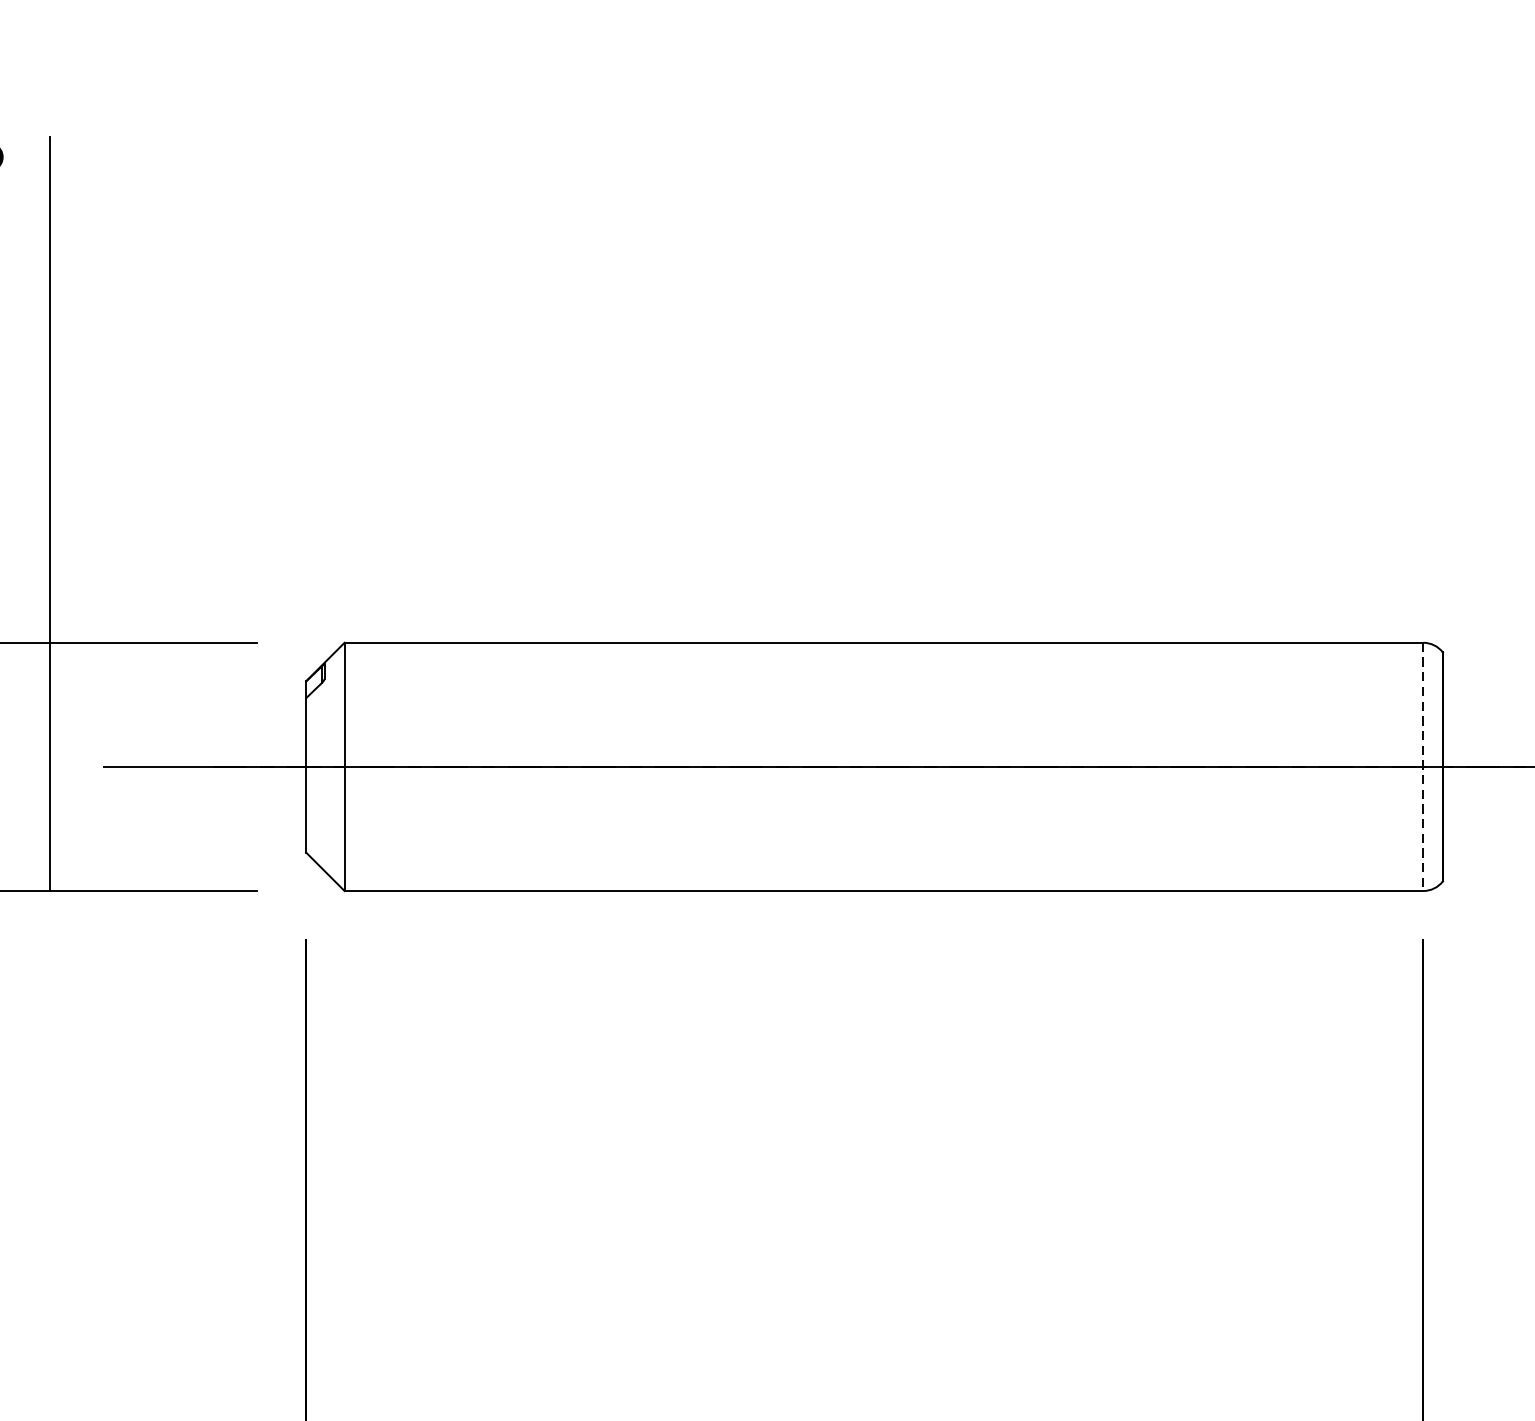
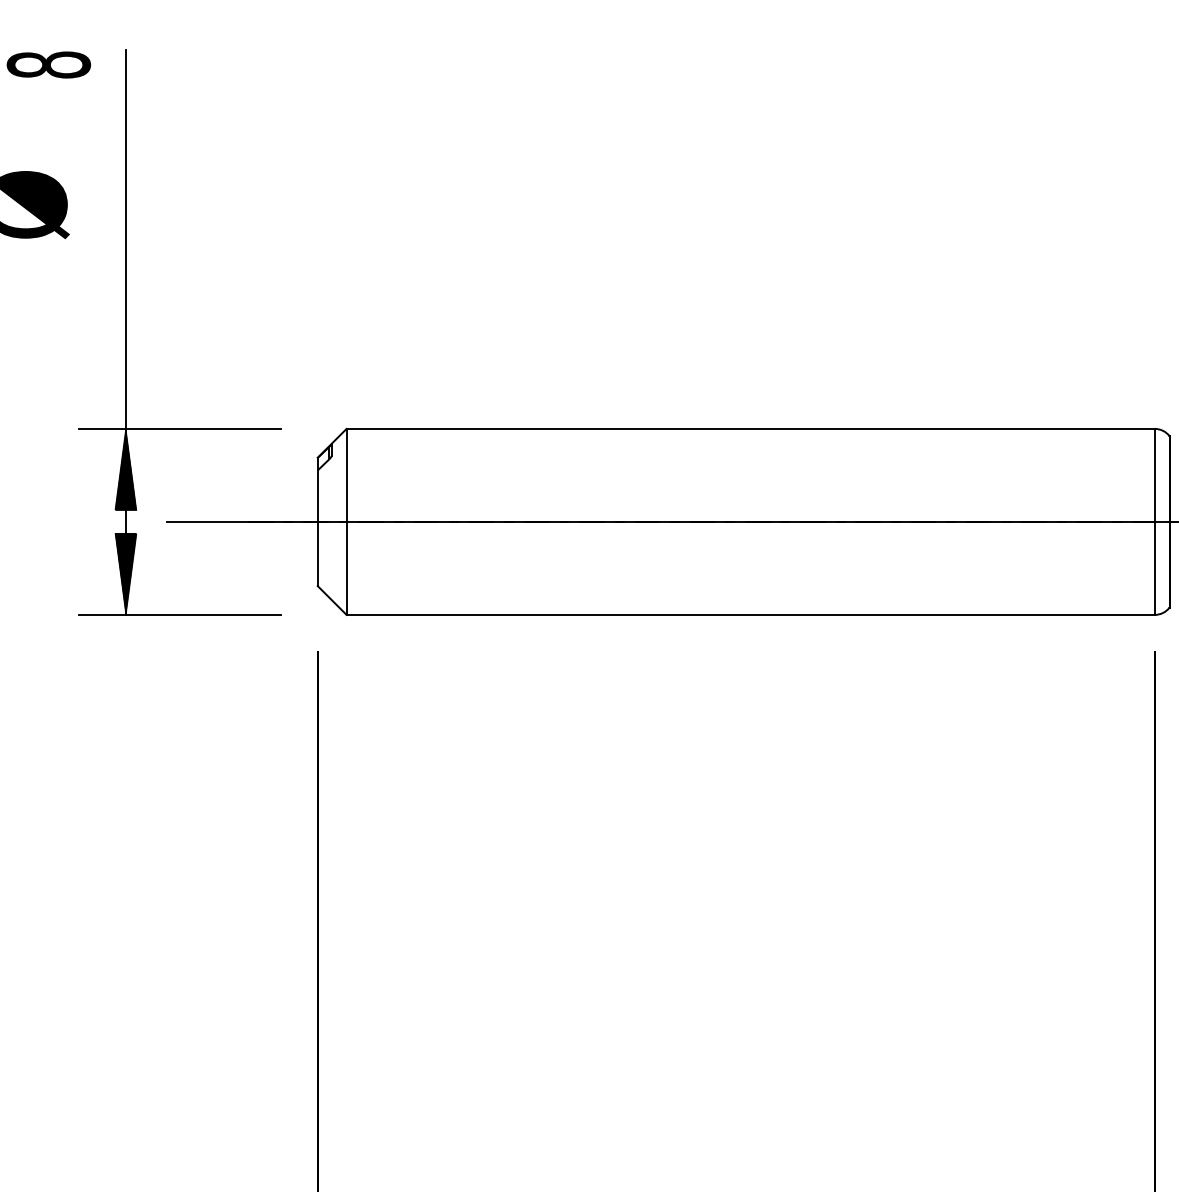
hatch: (49, 696) -> (125, 469), added
line: (1422, 767) -> (1154, 522), dashed -> solid
hatch: (49, 835) -> (125, 573), added

